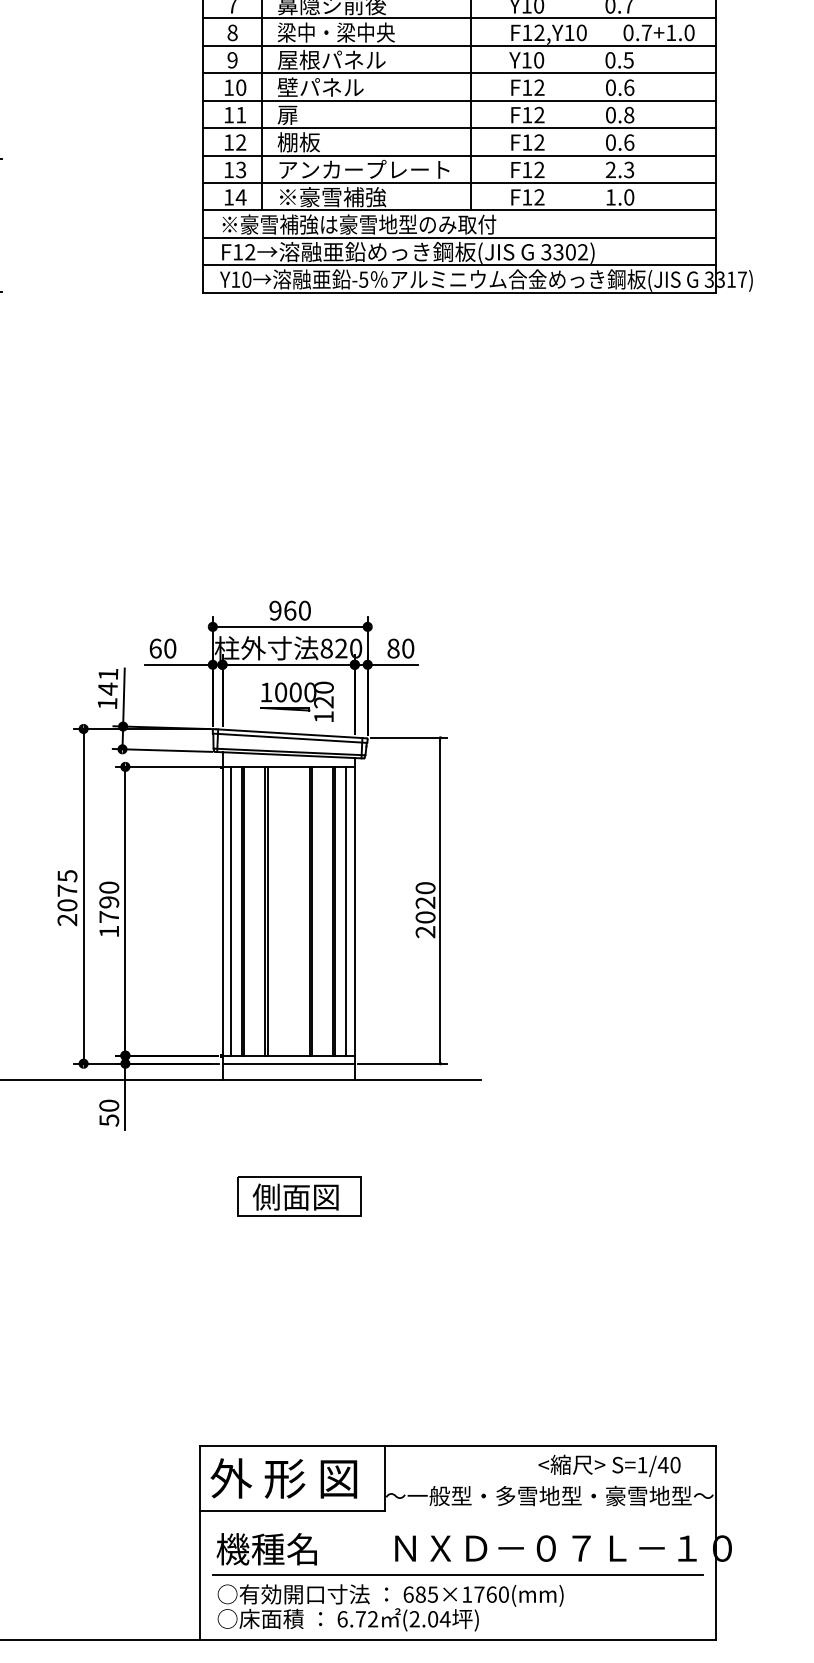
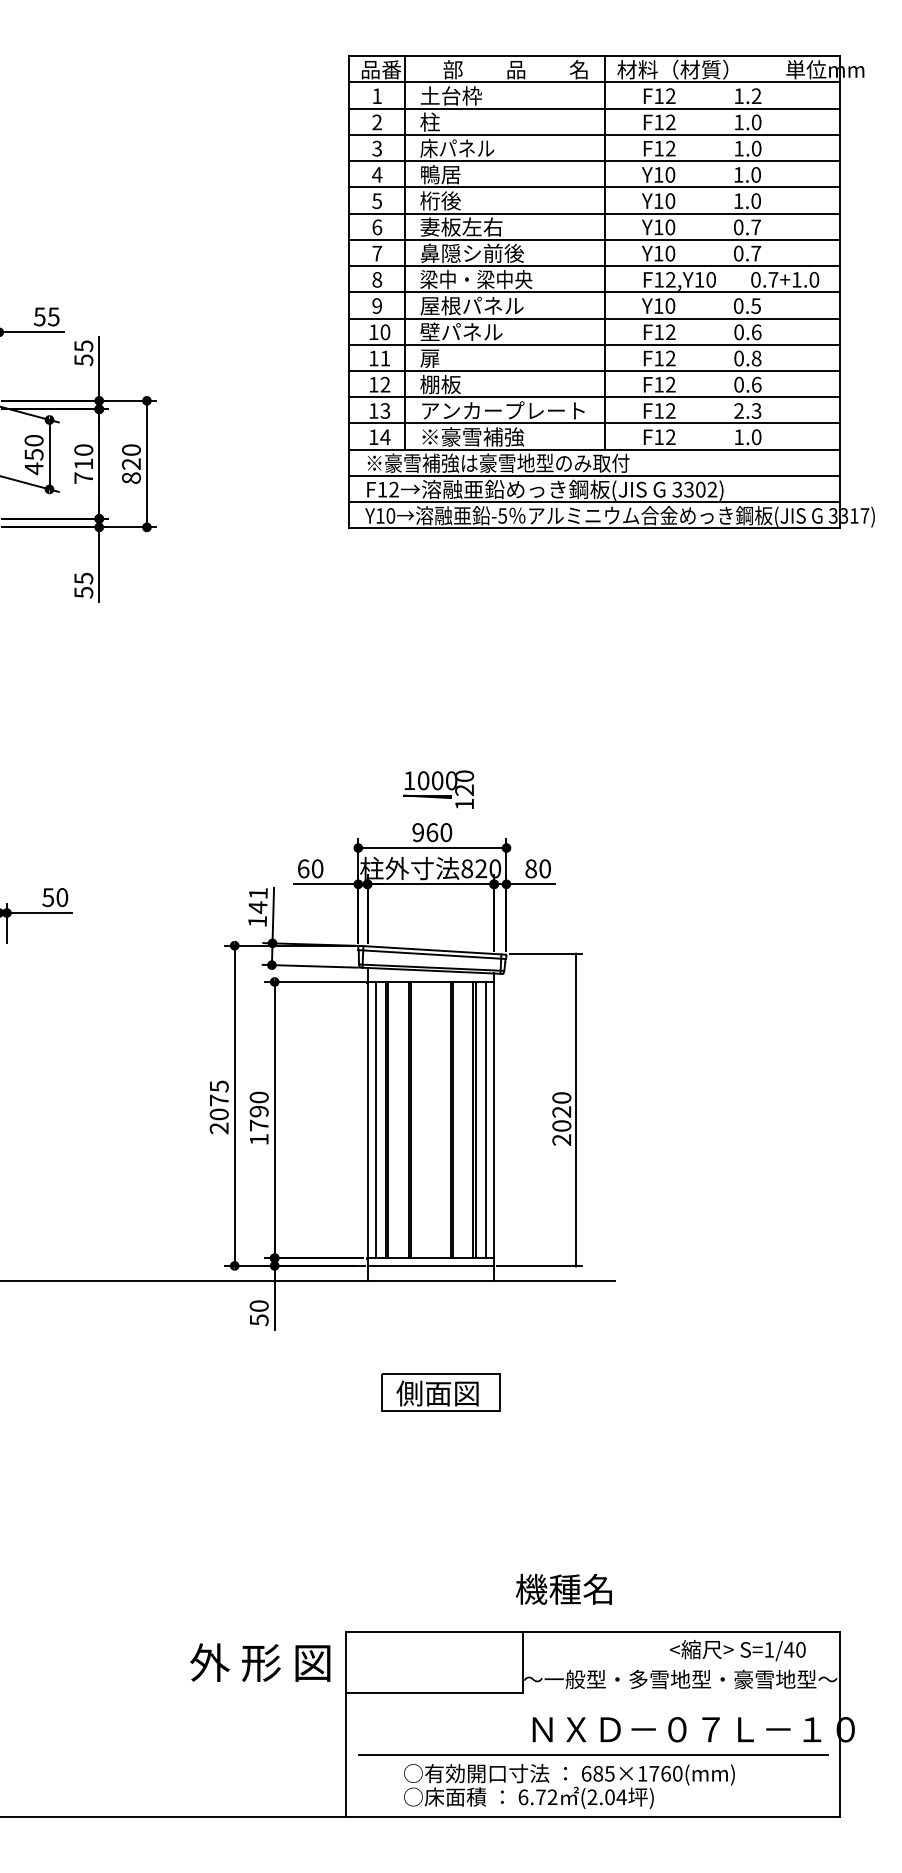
part: (296, 701) -> (438, 789), moved
text: (284, 1478) -> (260, 1662), moved
text: (266, 1548) -> (563, 1588), moved
text: (390, 1606) -> (569, 1785), moved

